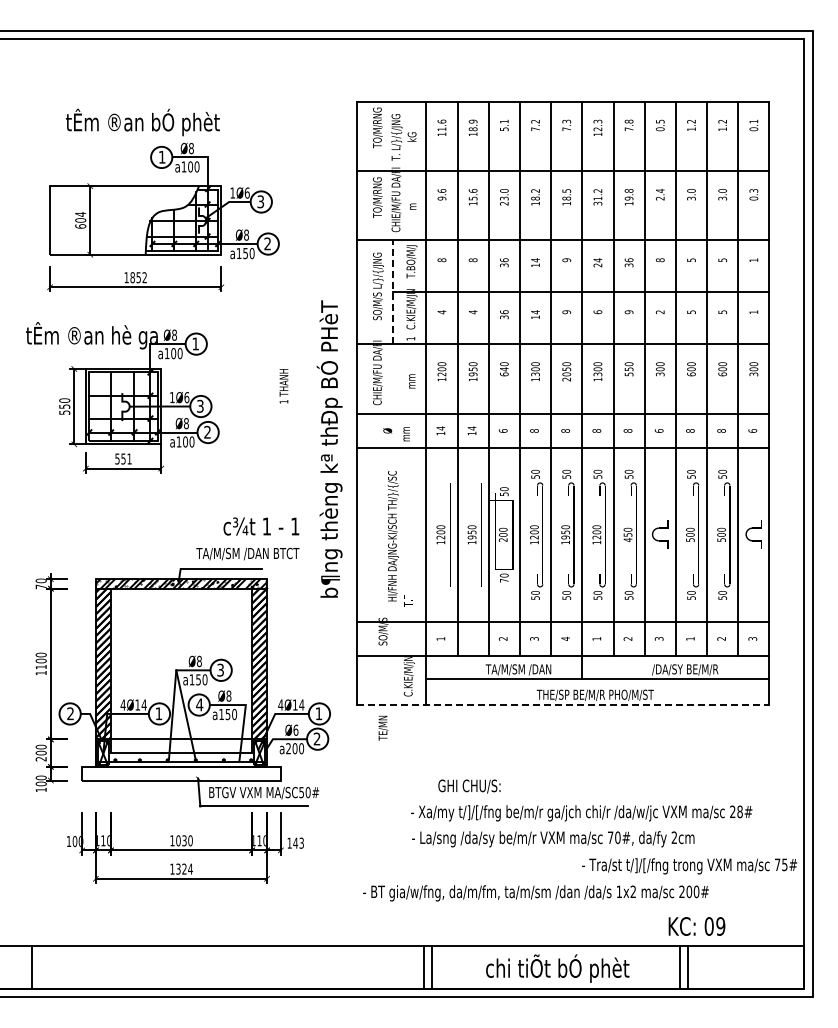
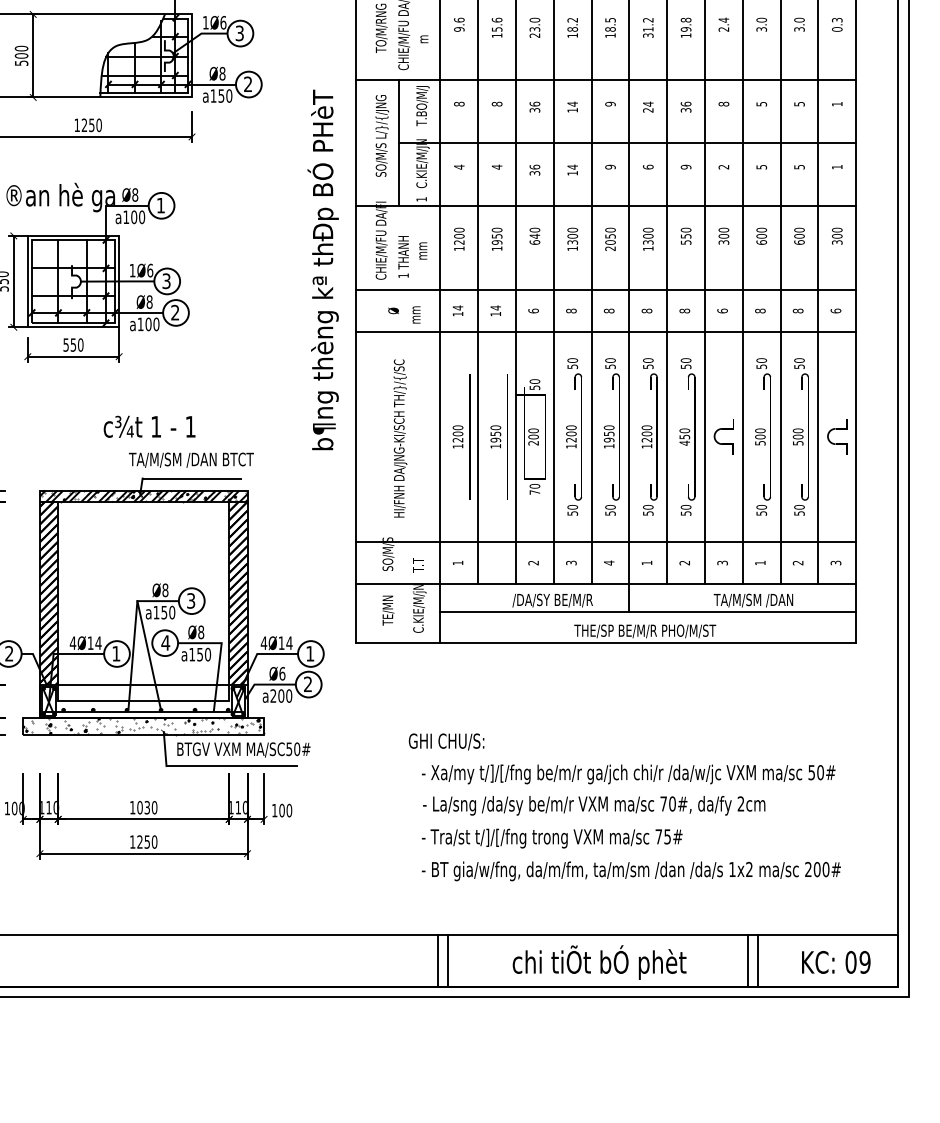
text: (80, 220) -> (21, 56), 604 -> 500
text: (138, 277) -> (91, 125), 1852 -> 1250
line: (392, 292) -> (399, 143), dashed -> solid
text: (283, 386) -> (403, 257), moved
text: (329, 448) -> (323, 269), moved
text: (129, 458) -> (80, 344), 551 -> 550
text: (261, 526) -> (149, 426), moved
text: (247, 553) -> (190, 459), moved
text: (408, 600) -> (418, 564), moved
text: (518, 669) -> (552, 600), TA/M/SM /DAN -> /DA/SY BE/M/R
text: (685, 669) -> (754, 600), /DA/SY BE/M/R -> TA/M/SM /DAN
line: (563, 704) -> (606, 642), dashed -> solid
text: (383, 727) -> (388, 609), moved
hatch: (181, 773) -> (143, 726), added
text: (469, 786) -> (446, 741), moved
text: (736, 811) -> (816, 772), 28# -> 50#
text: (298, 842) -> (285, 809), 143 -> 100
text: (689, 866) -> (552, 838), moved
text: (184, 868) -> (147, 841), 1324 -> 1250
text: (535, 893) -> (630, 871), moved
text: (696, 926) -> (835, 962), moved

